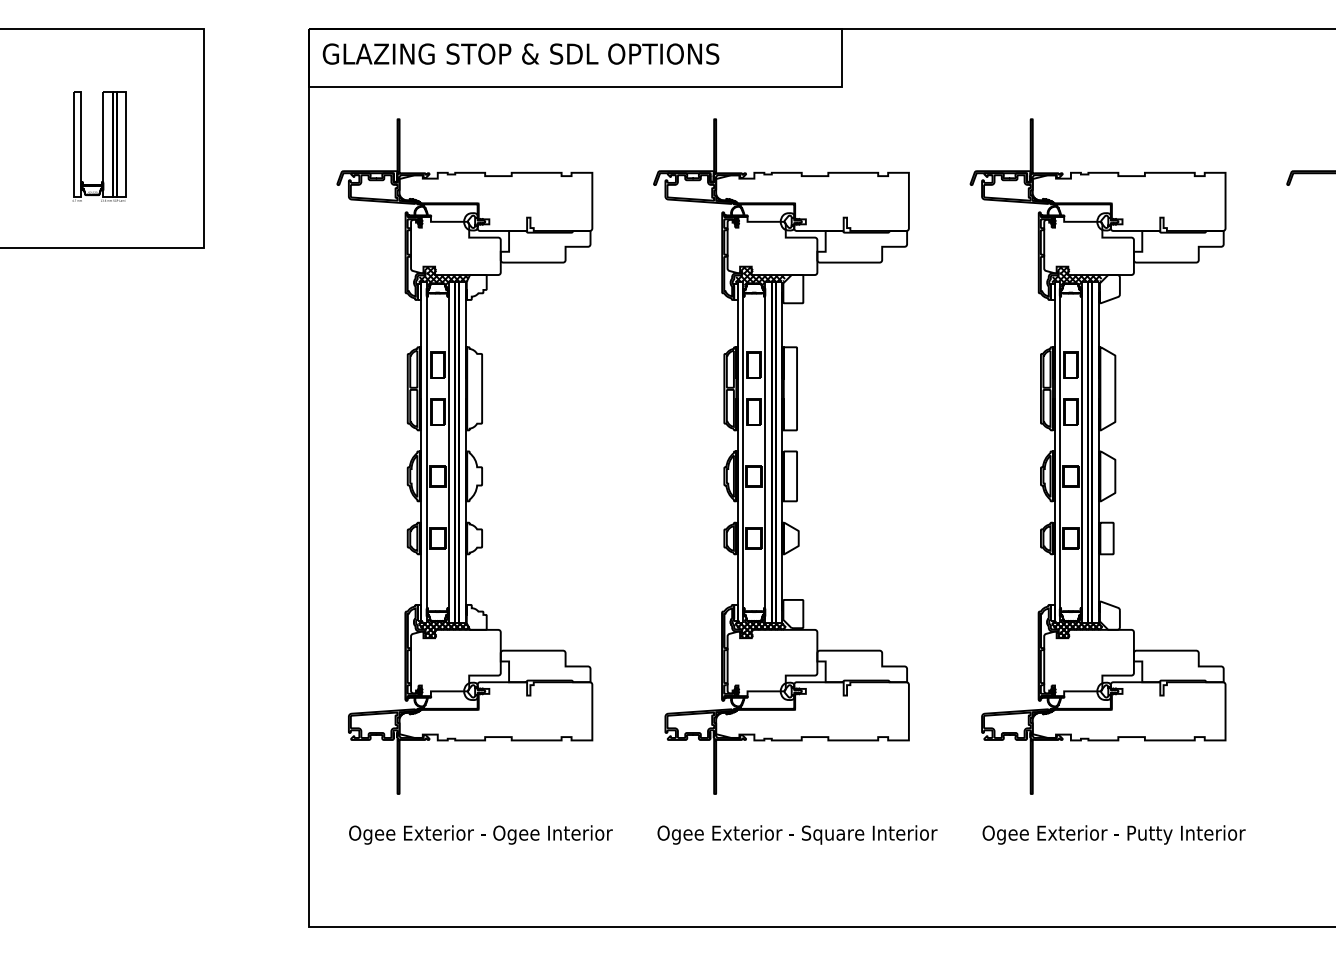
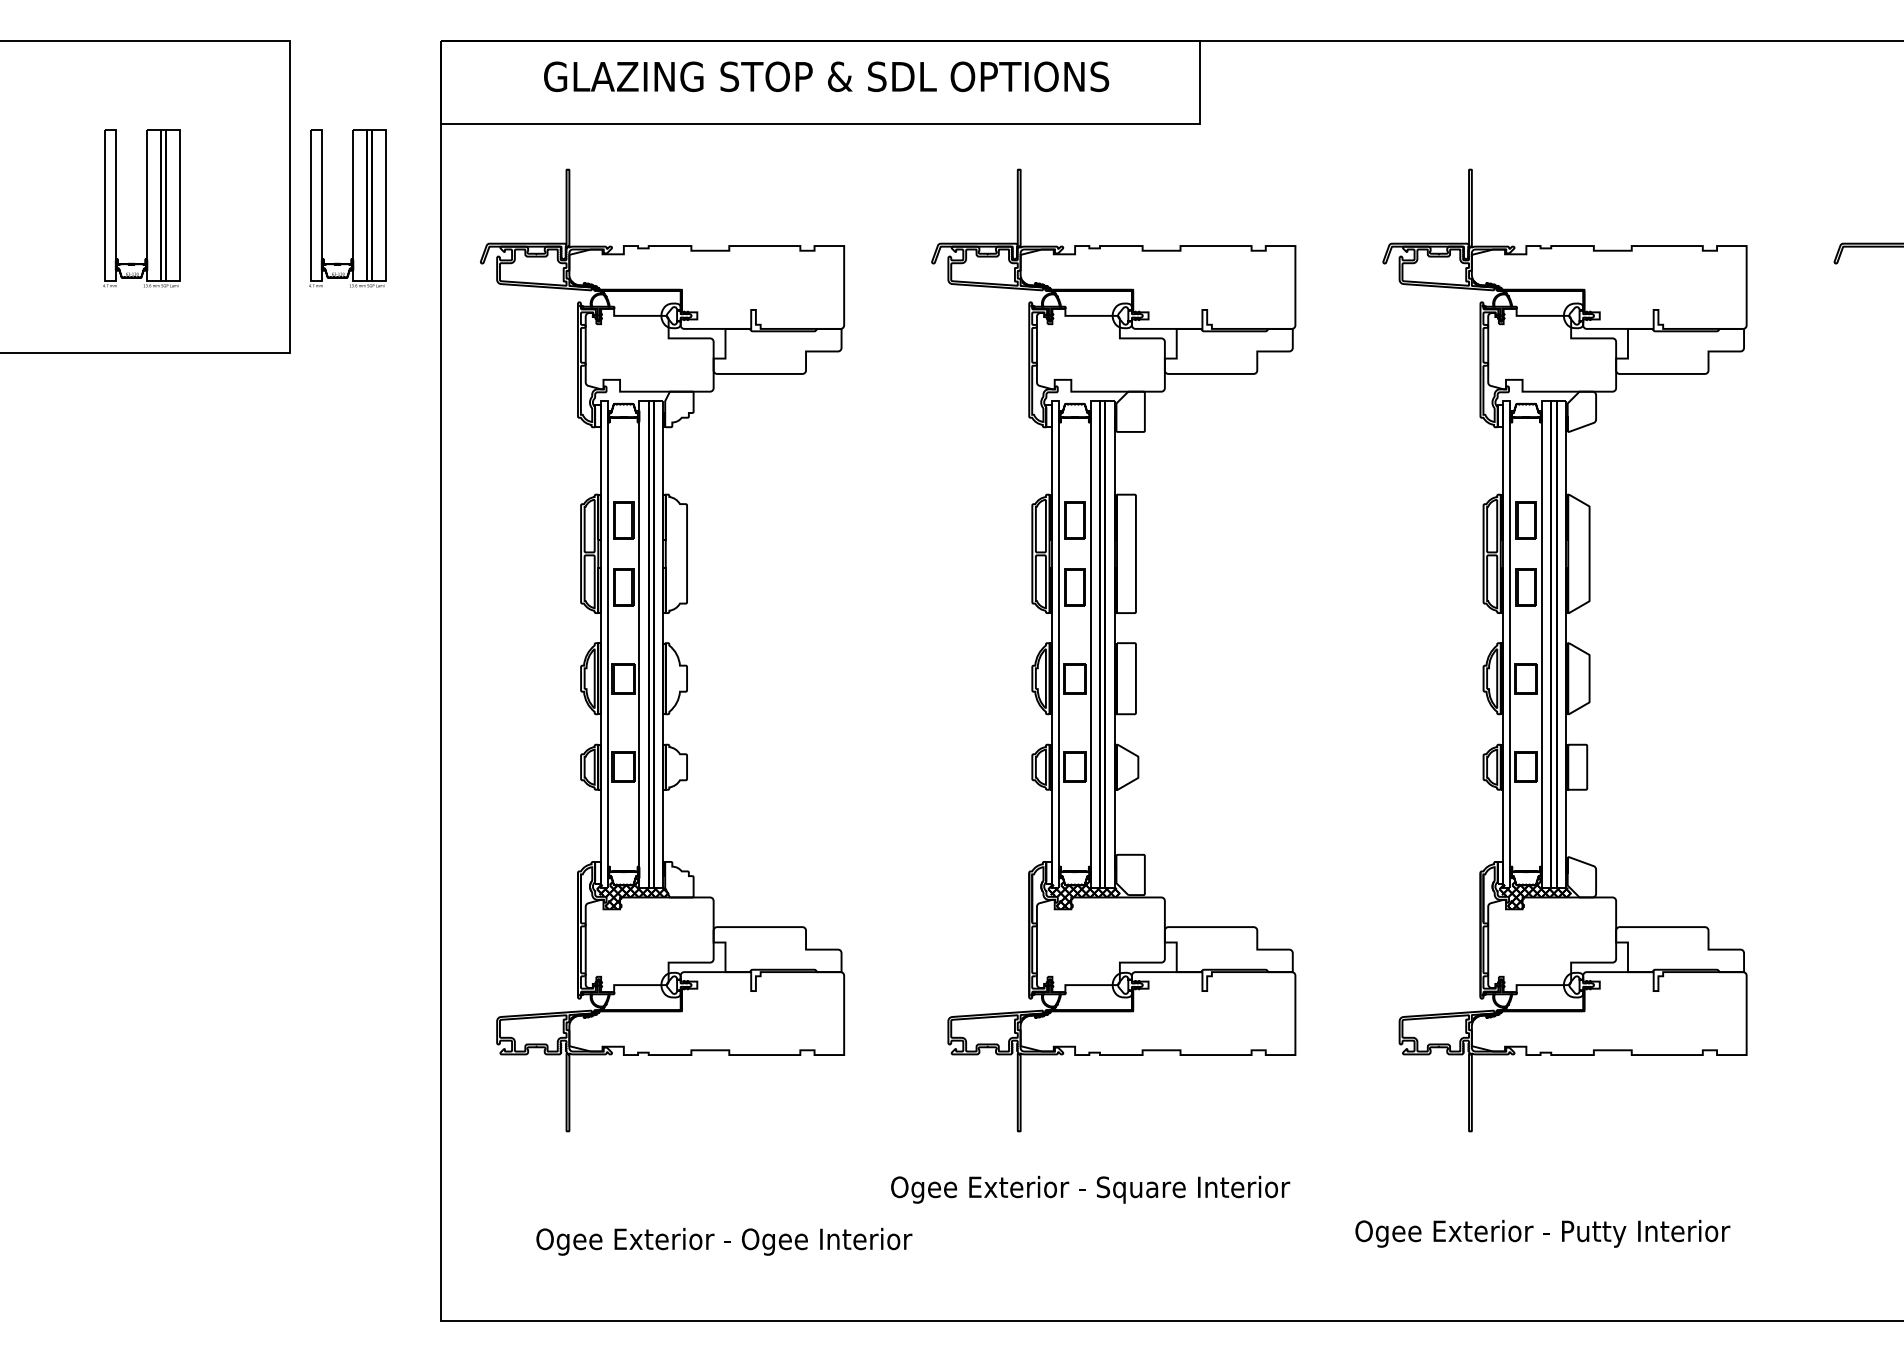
text: (521, 53) -> (826, 76), moved
part: (243, 146) -> (347, 208), added
hatch: (444, 277) -> (633, 395), removed
hatch: (760, 277) -> (1084, 395), removed
hatch: (1077, 277) -> (1535, 395), removed
text: (481, 834) -> (724, 1241), moved
text: (797, 834) -> (1090, 1189), moved
text: (1113, 834) -> (1542, 1233), moved

